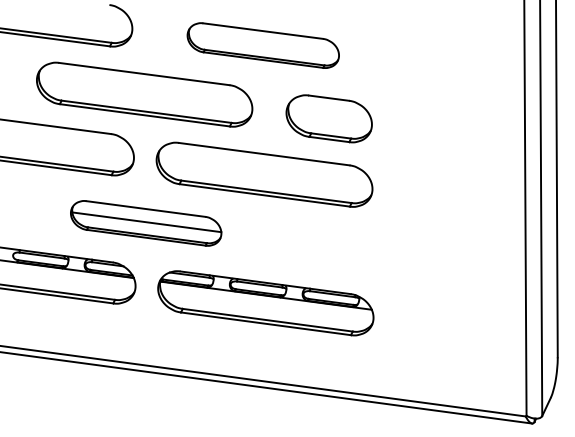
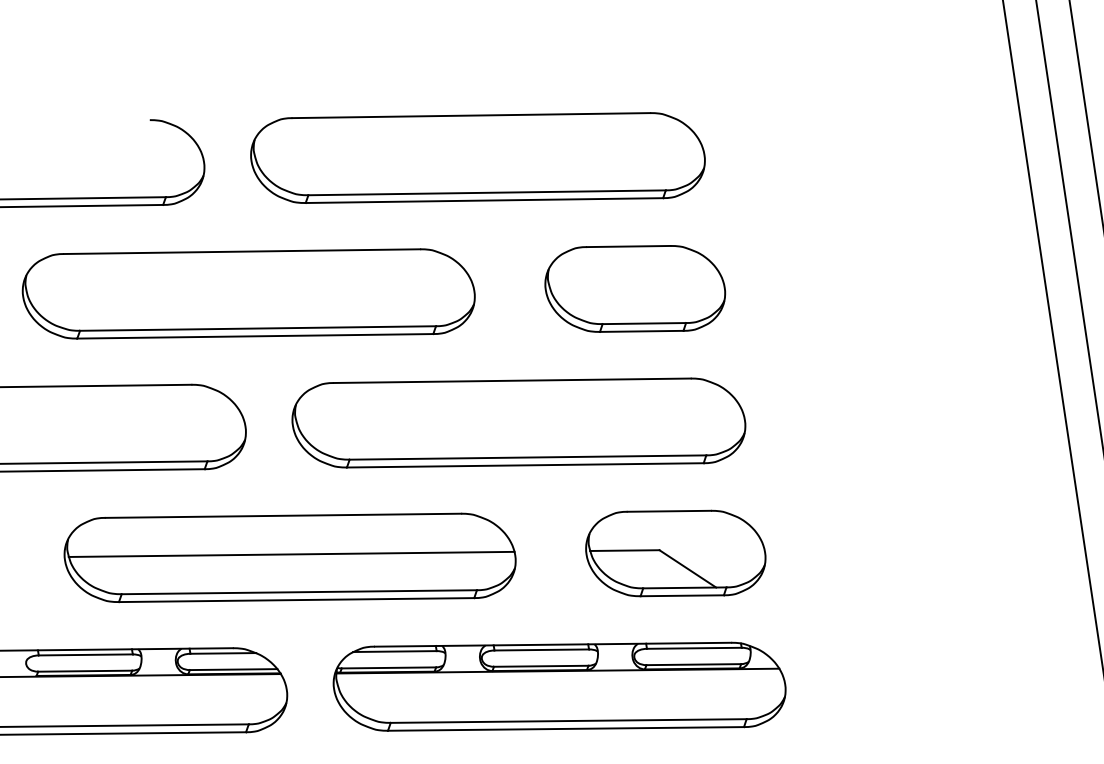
part: (263, 45) -> (478, 157), size x1.43
part: (145, 223) -> (288, 558), size x1.43
part: (329, 247) -> (673, 553), added

